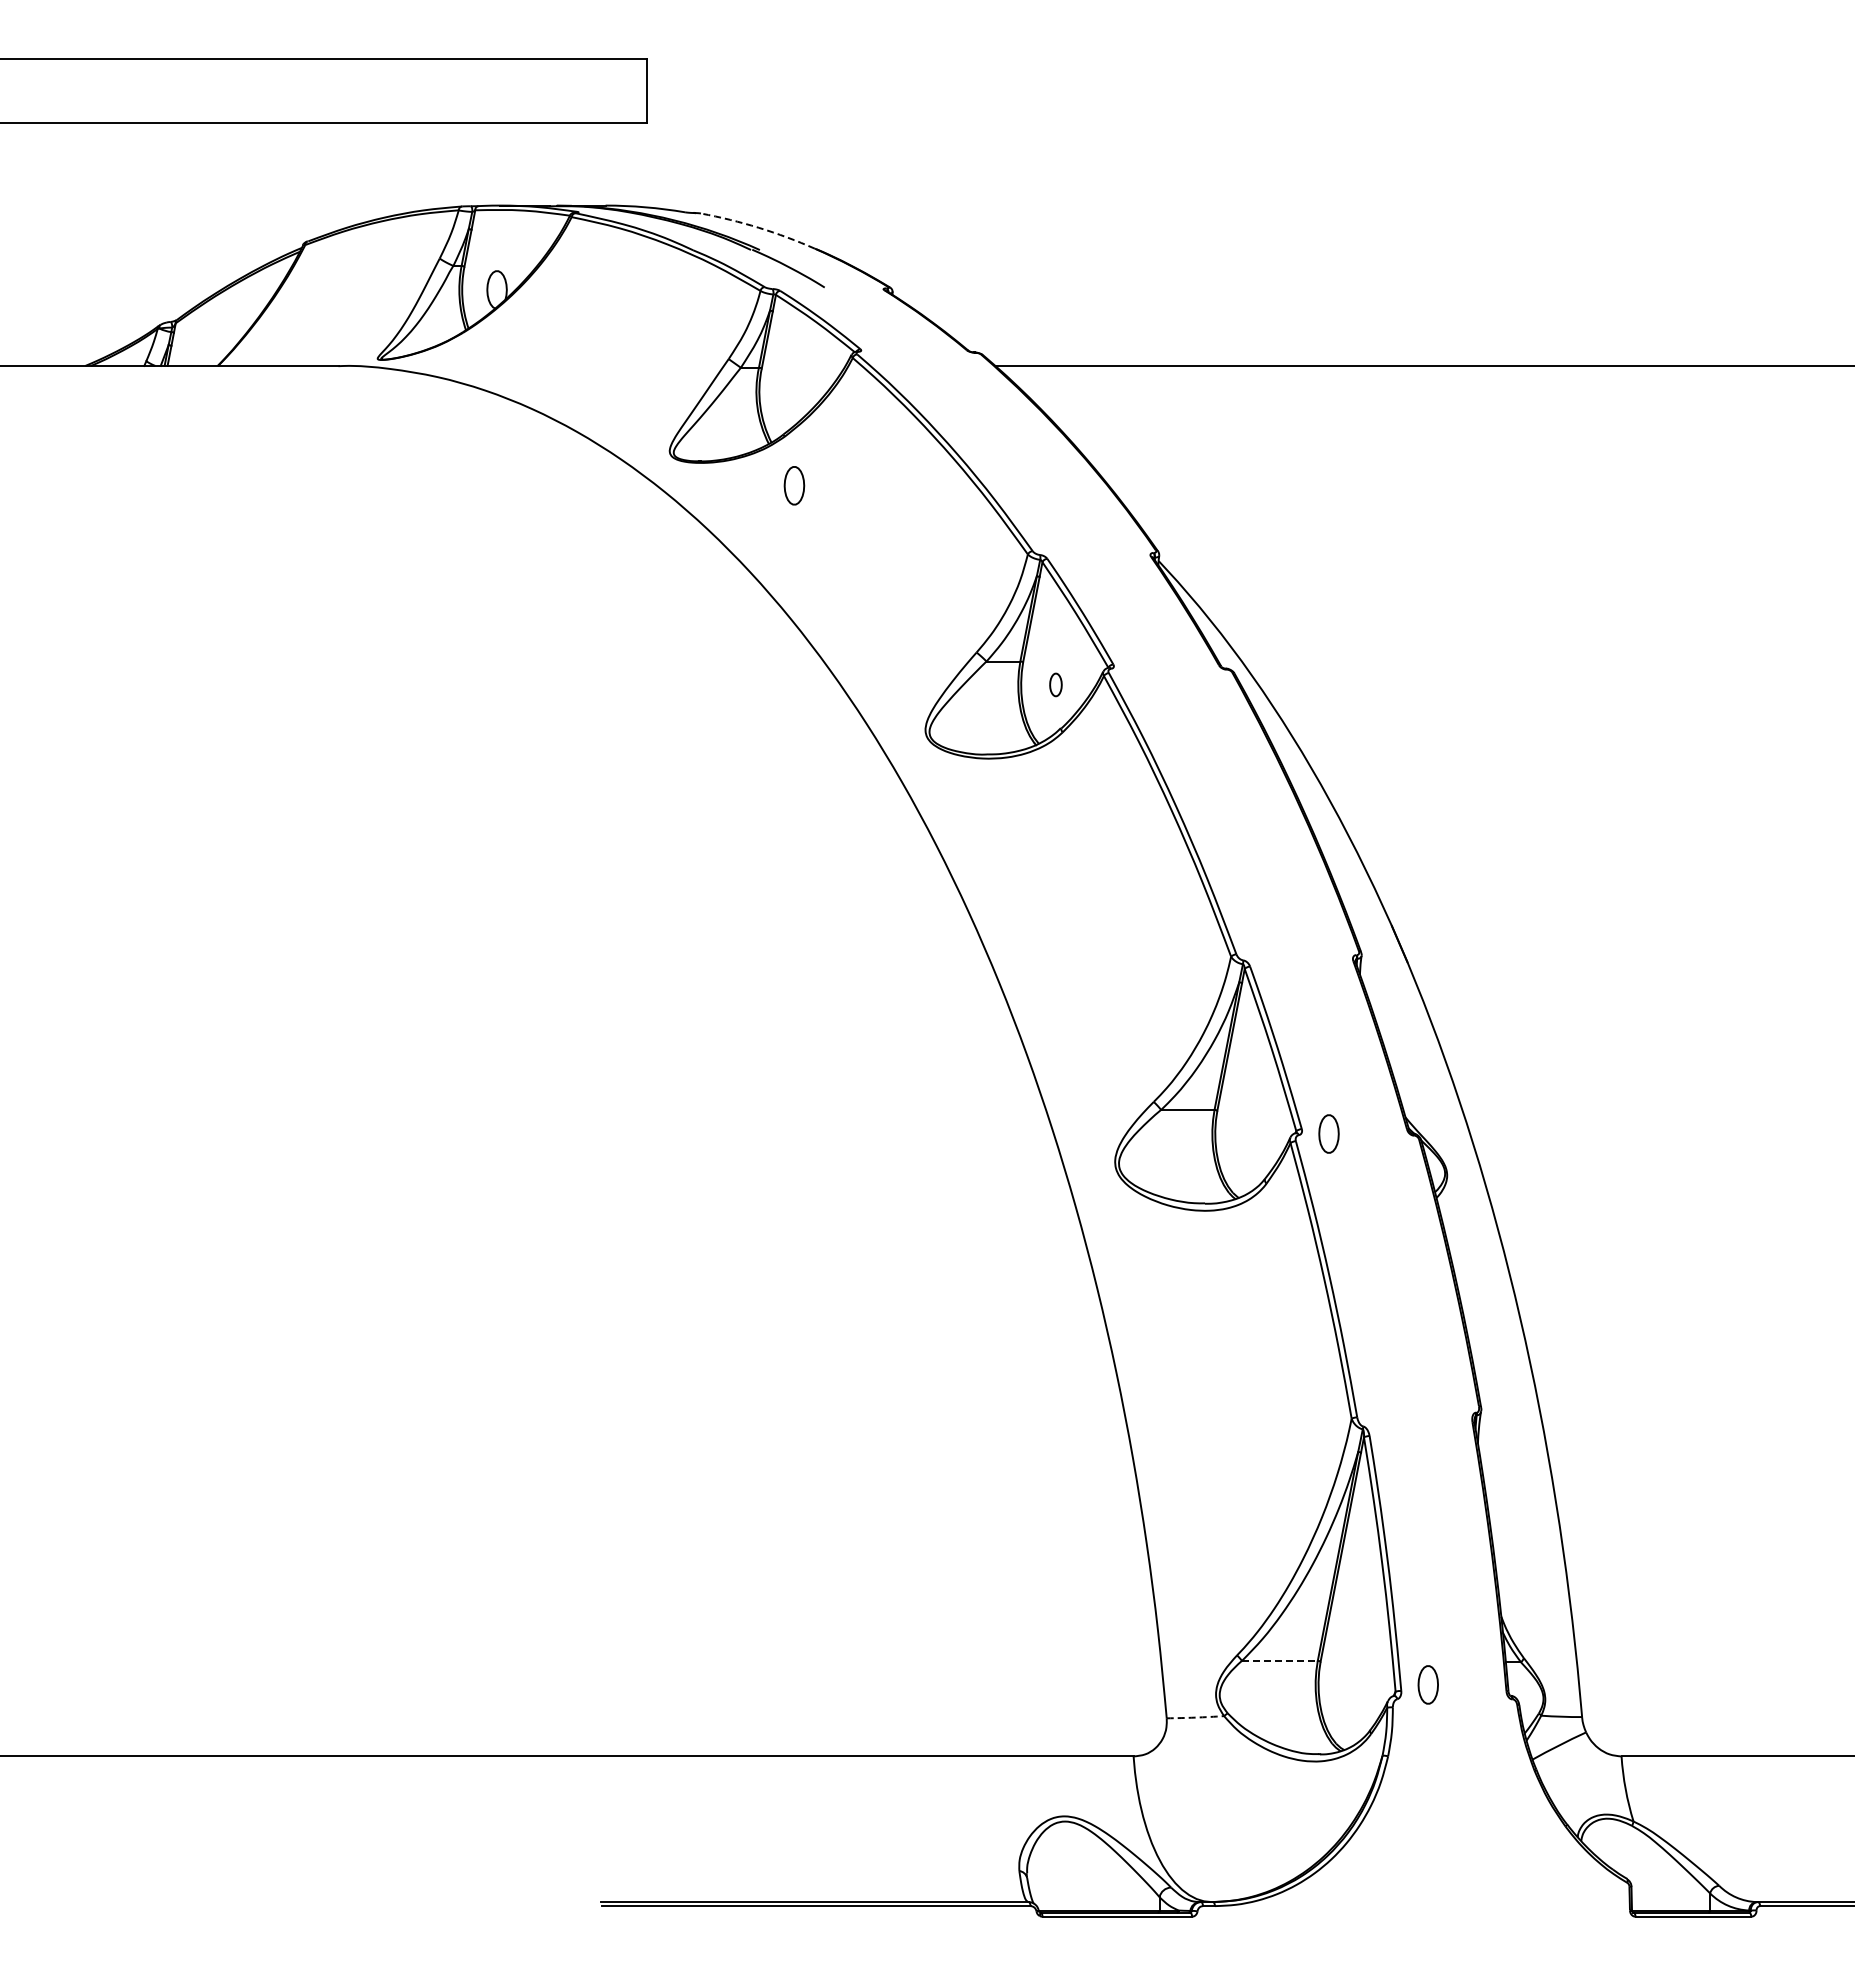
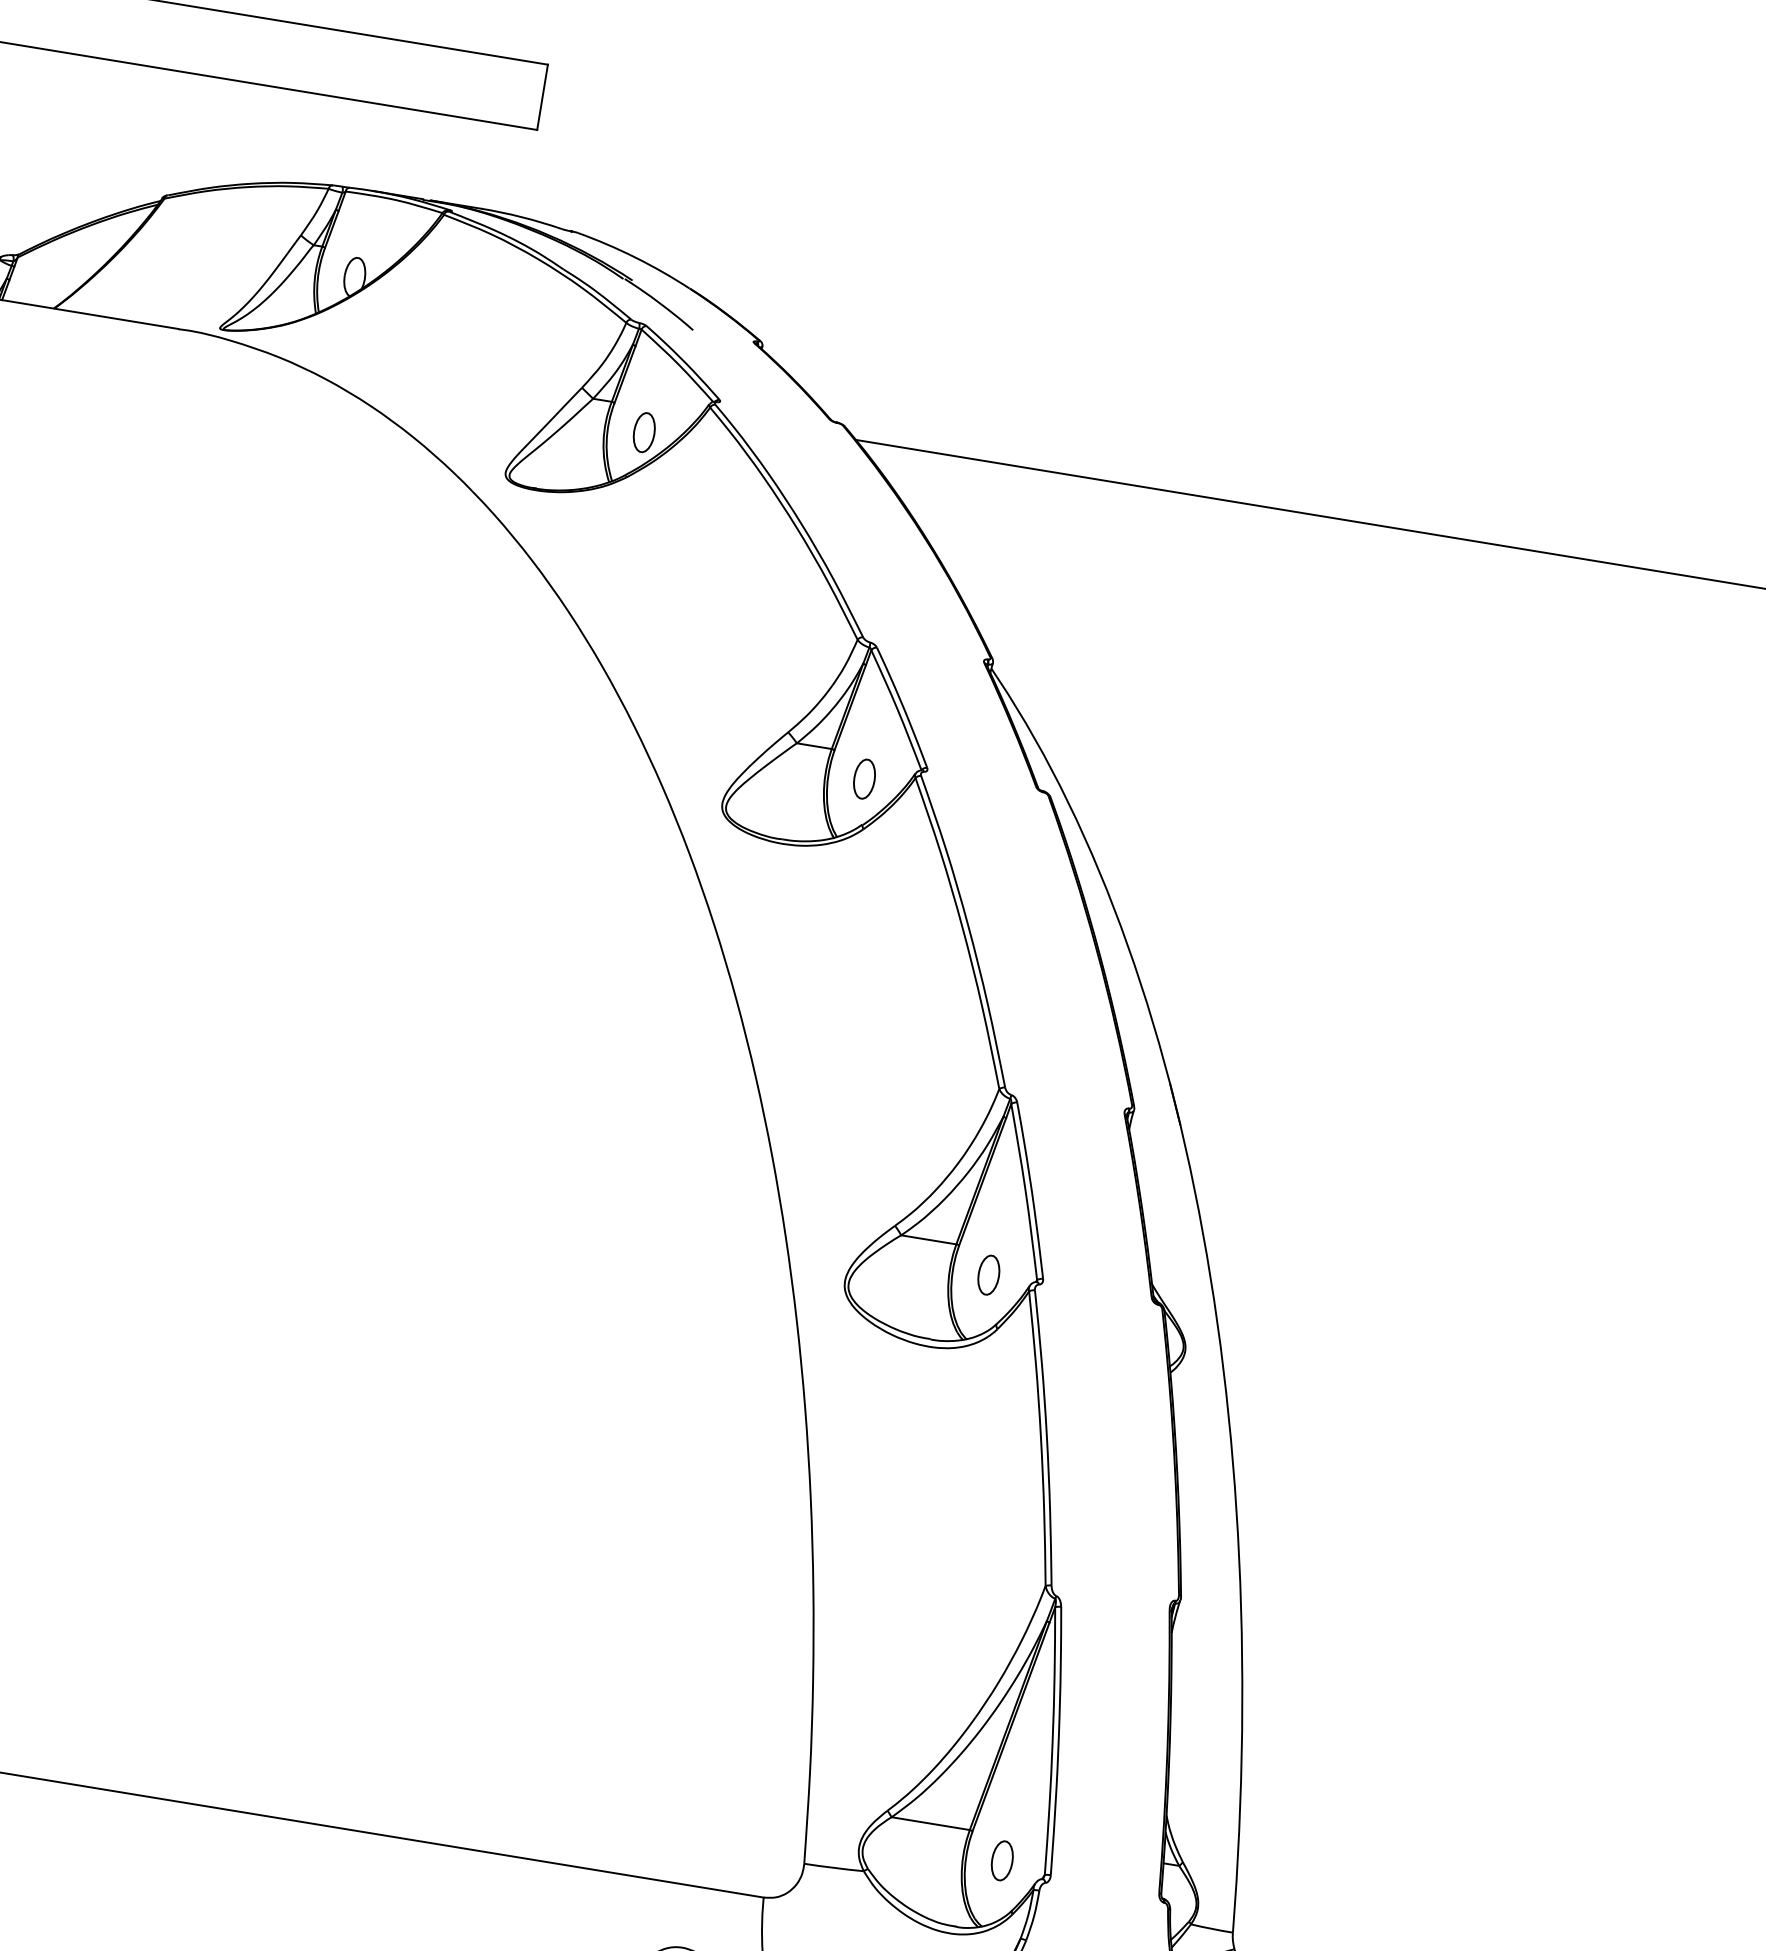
arc: (758, 227) -> (634, 257), dashed -> solid
part: (794, 485) -> (644, 432), moved
part: (1055, 684) -> (864, 778), size x1.67
part: (1328, 1133) -> (988, 1274), moved
line: (1279, 1660) -> (930, 1823), dashed -> solid
part: (1427, 1684) -> (1001, 1860), moved
arc: (1195, 1717) -> (834, 1867), dashed -> solid

